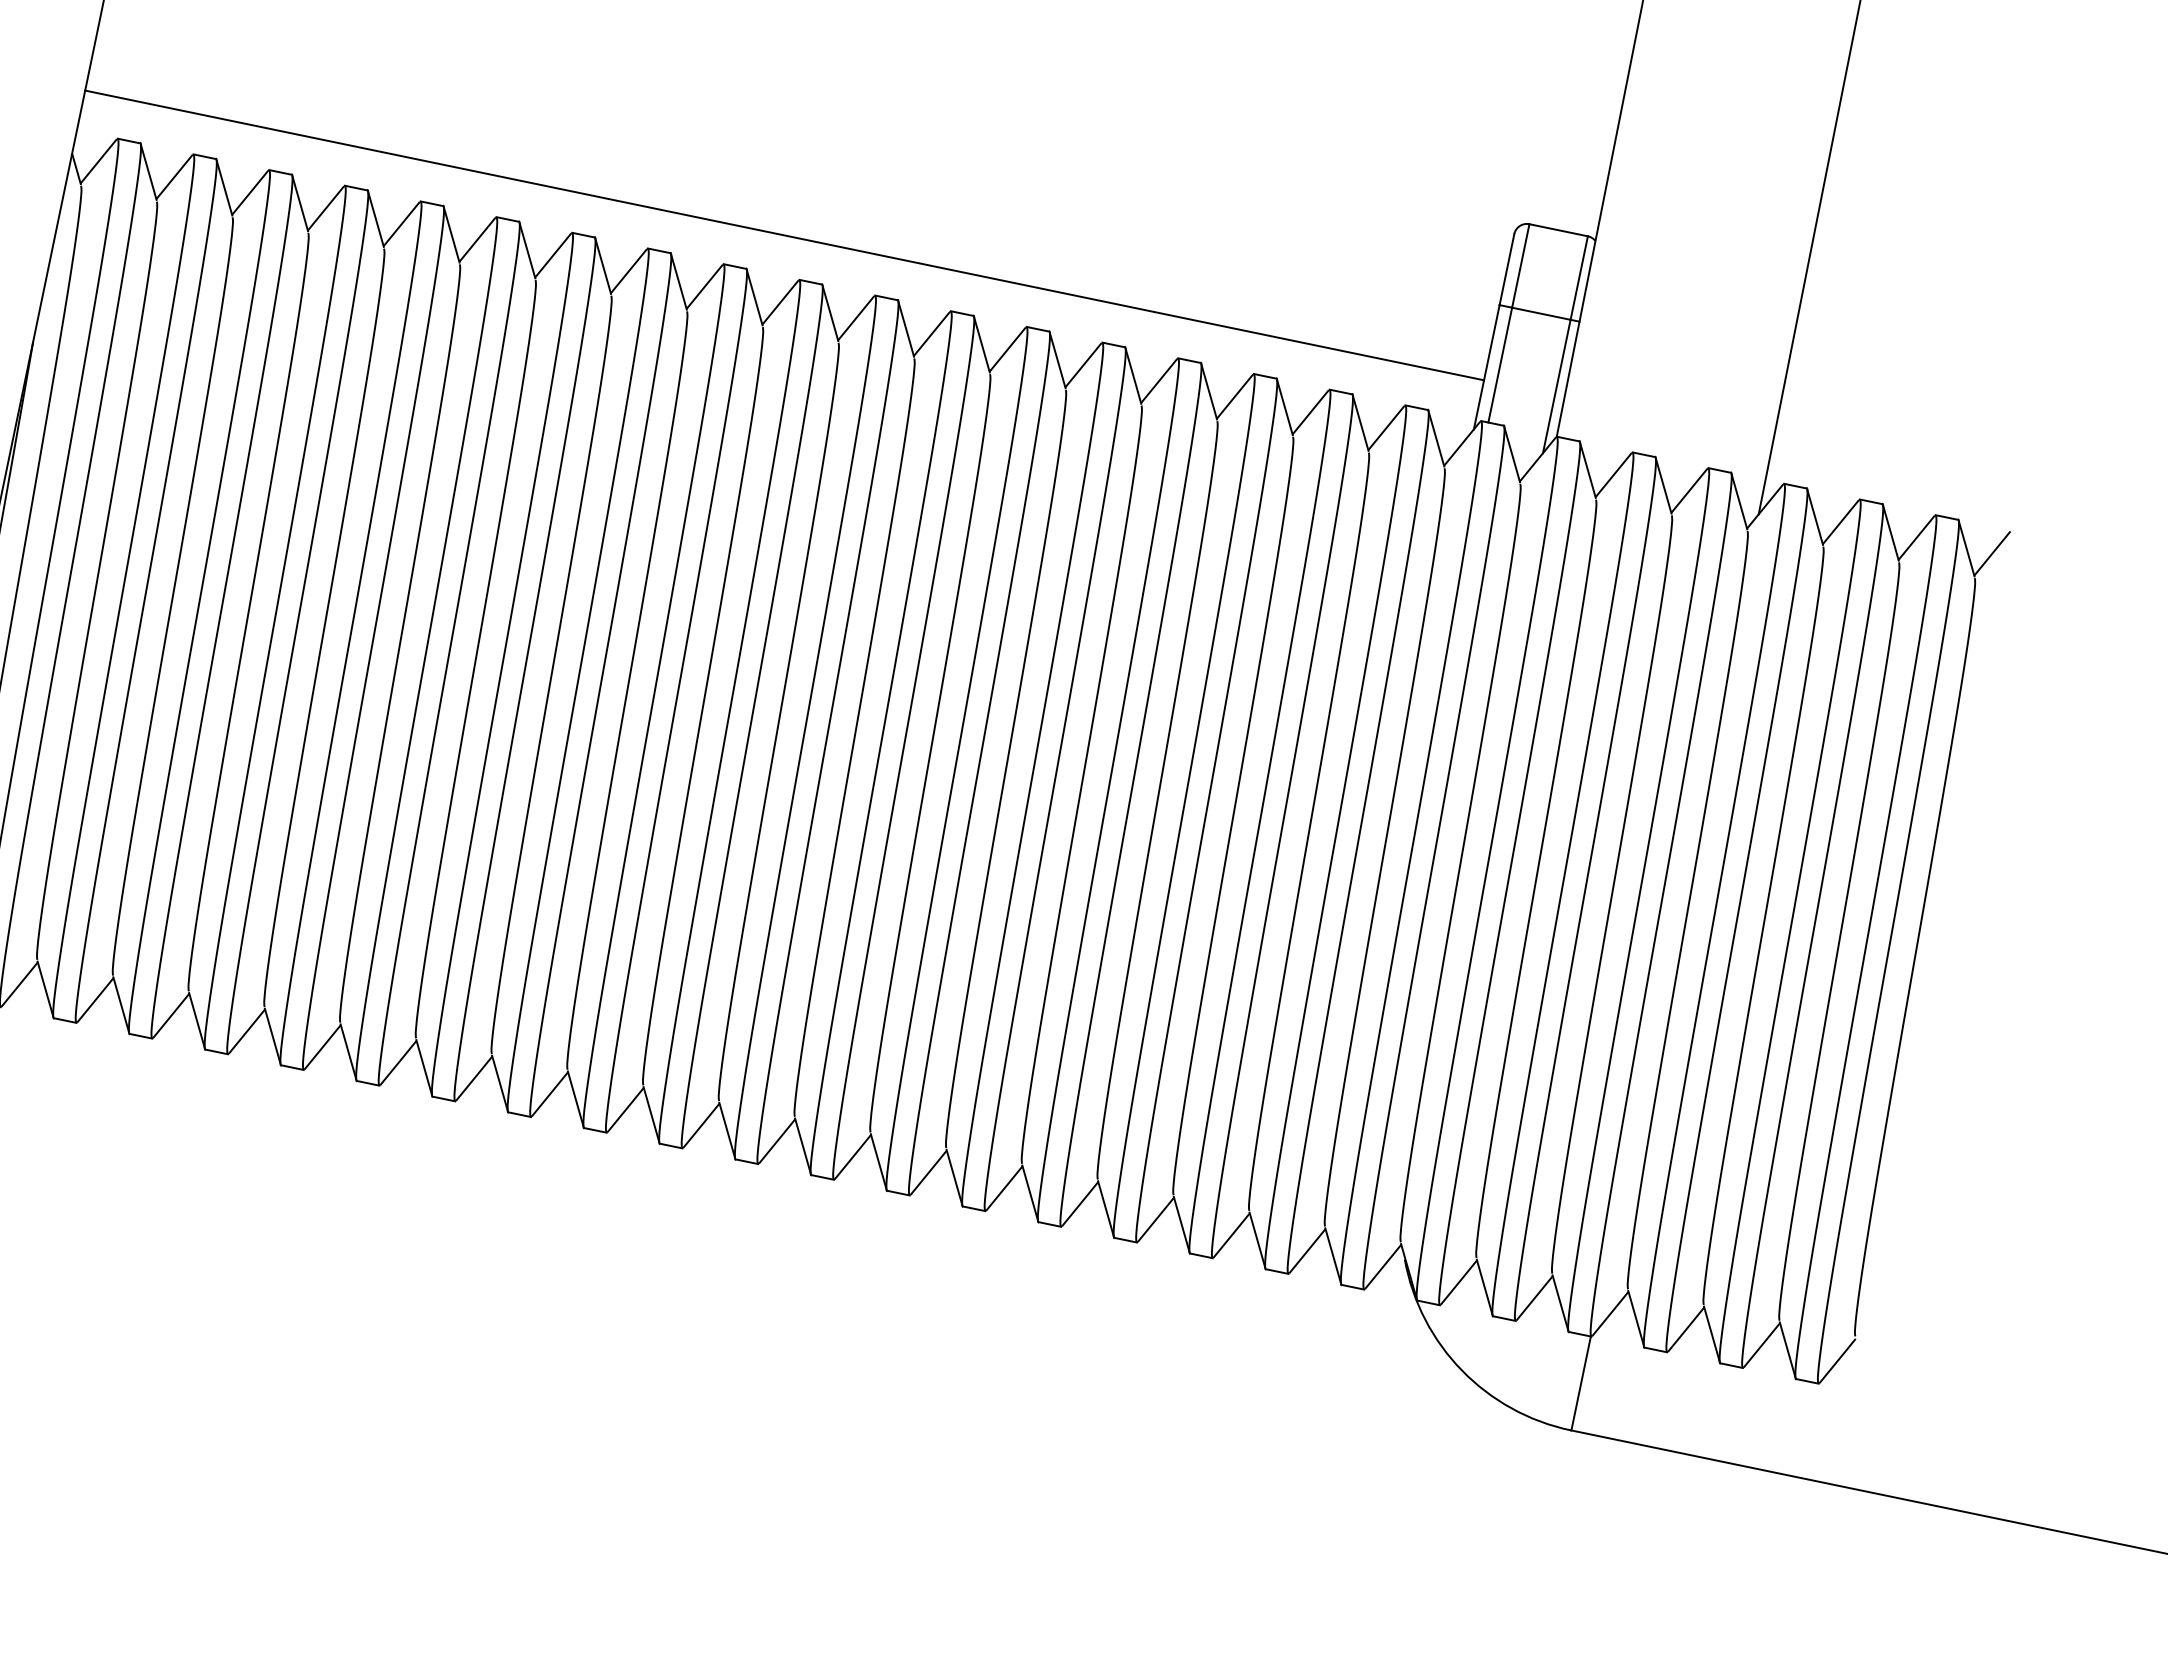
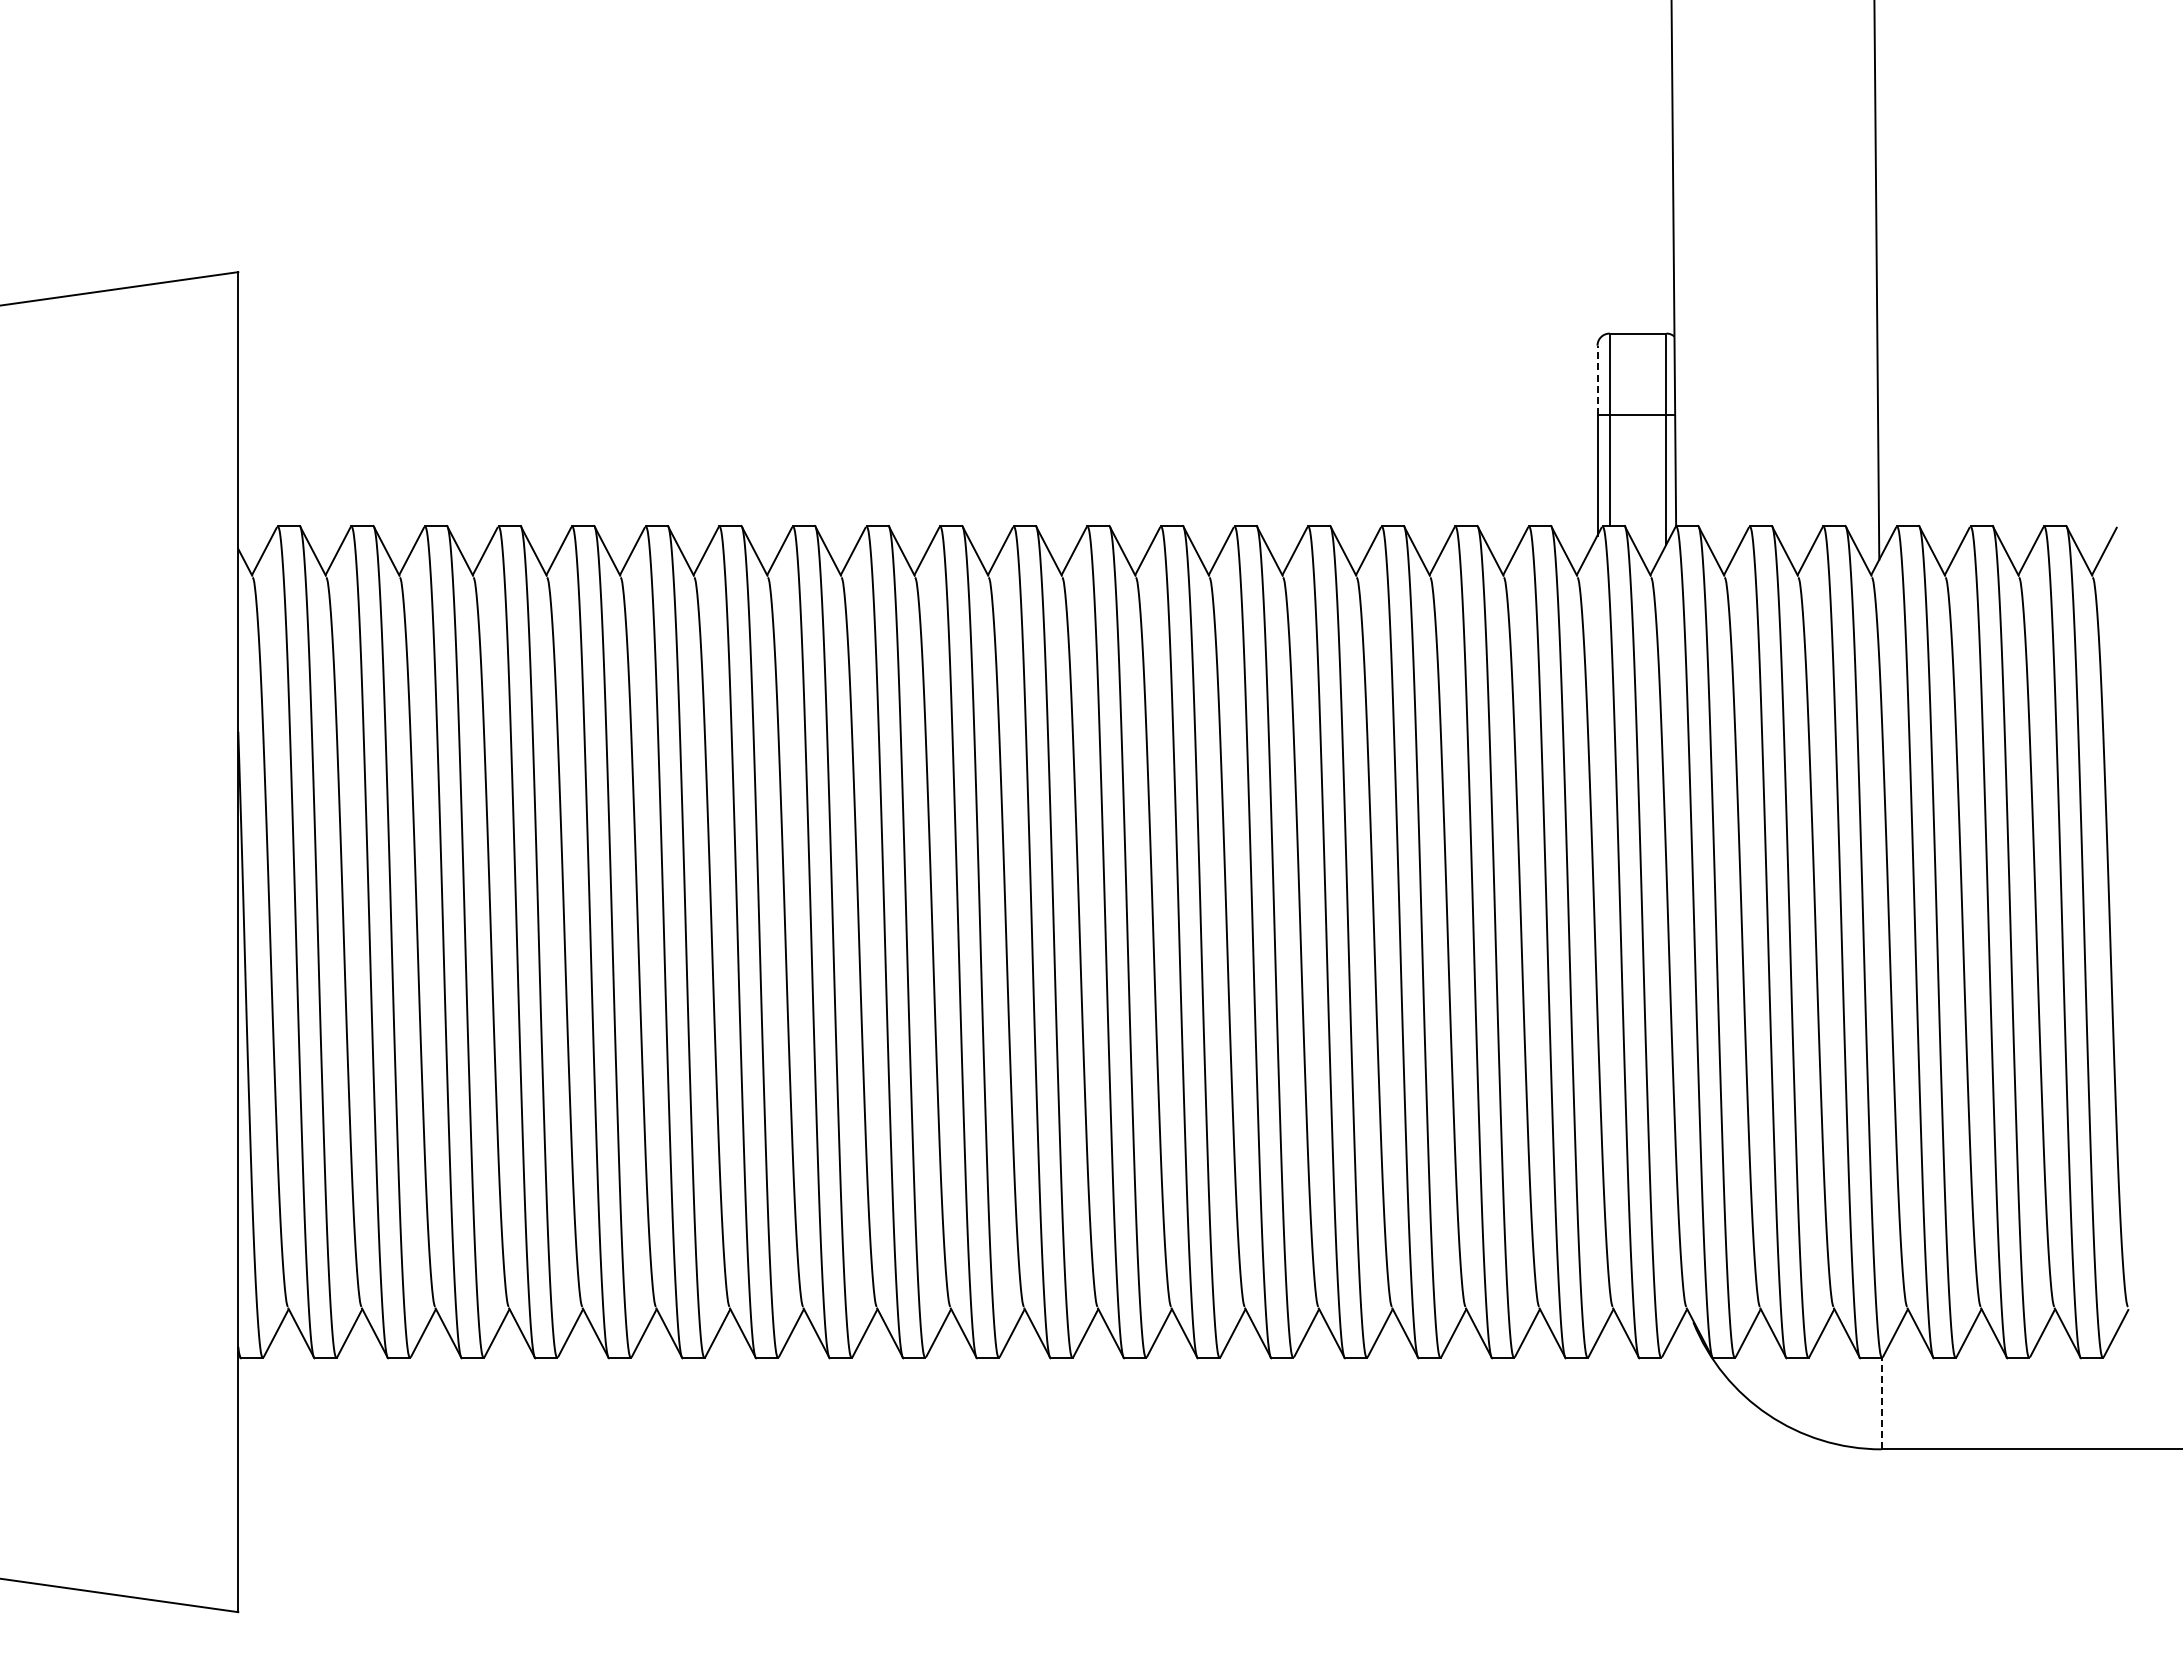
line: (784, 235) -> (917, 487), removed
line: (1507, 268) -> (1597, 379), solid -> dashed
line: (1581, 1383) -> (1881, 1403), solid -> dashed

